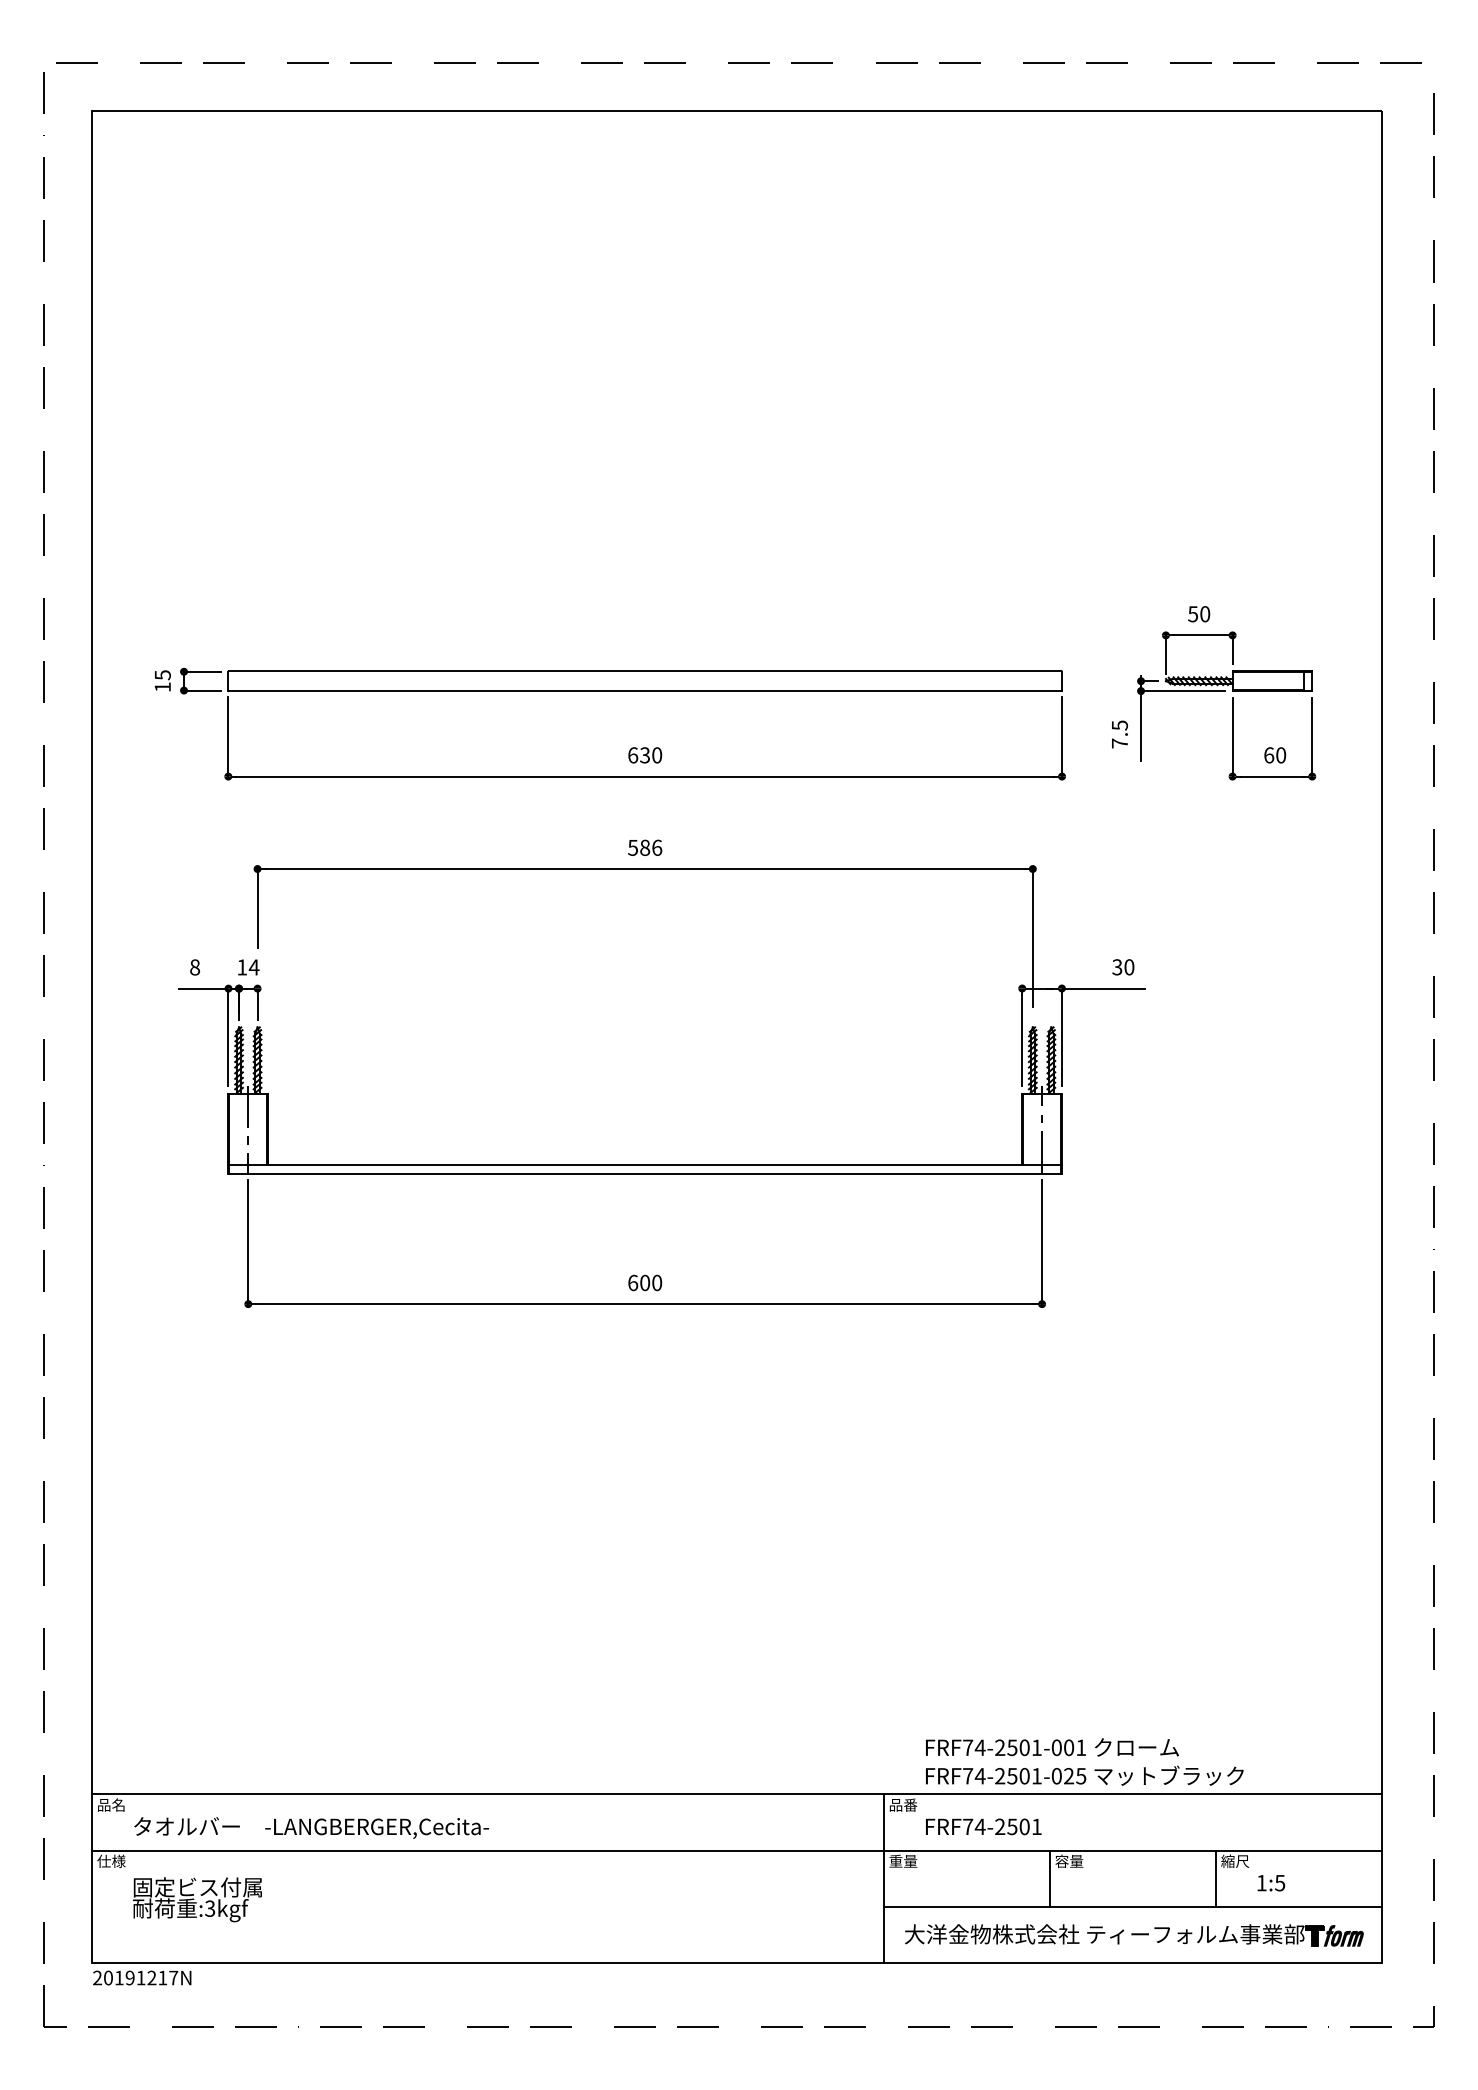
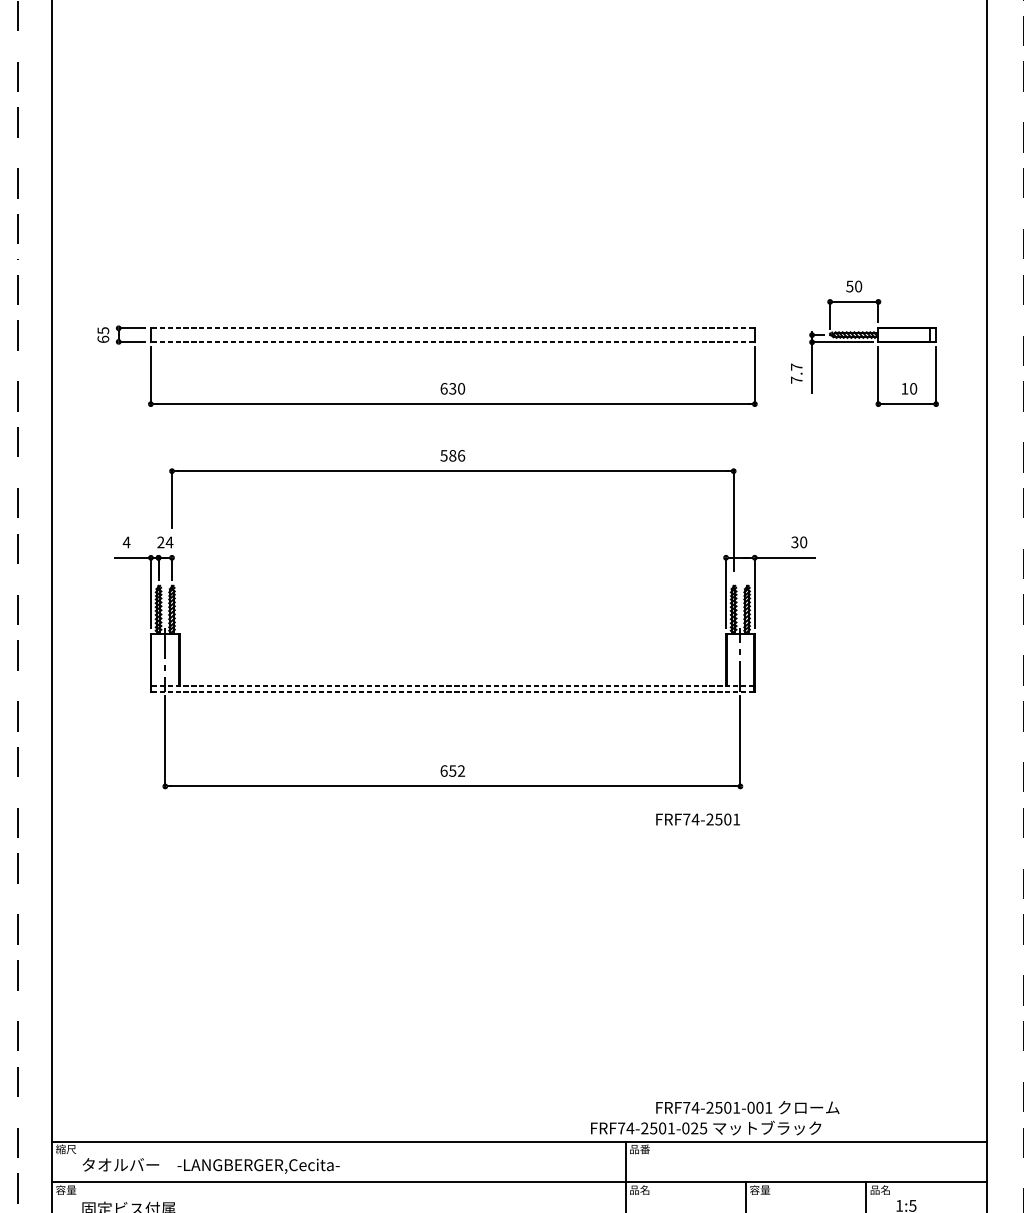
line: (644, 671) -> (452, 328), solid -> dashed
text: (162, 686) -> (103, 338), 15 -> 65
line: (644, 691) -> (452, 342), solid -> dashed
text: (1119, 725) -> (796, 367), 7.5 -> 7.7
text: (1269, 755) -> (905, 388), 60 -> 10
text: (194, 967) -> (126, 542), 8 -> 4
text: (242, 967) -> (161, 542), 14 -> 24
line: (644, 1165) -> (452, 685), solid -> dashed
line: (644, 1173) -> (452, 691), solid -> dashed
text: (651, 1282) -> (457, 770), 600 -> 652
text: (1084, 1775) -> (705, 1127), moved
text: (111, 1804) -> (66, 1148), 品名 -> 縮尺
text: (983, 1826) -> (697, 819), moved
text: (903, 1860) -> (639, 1189), 重量 -> 品名
text: (1235, 1860) -> (880, 1189), 縮尺 -> 品名
text: (111, 1861) -> (66, 1190), 仕様 -> 容量

